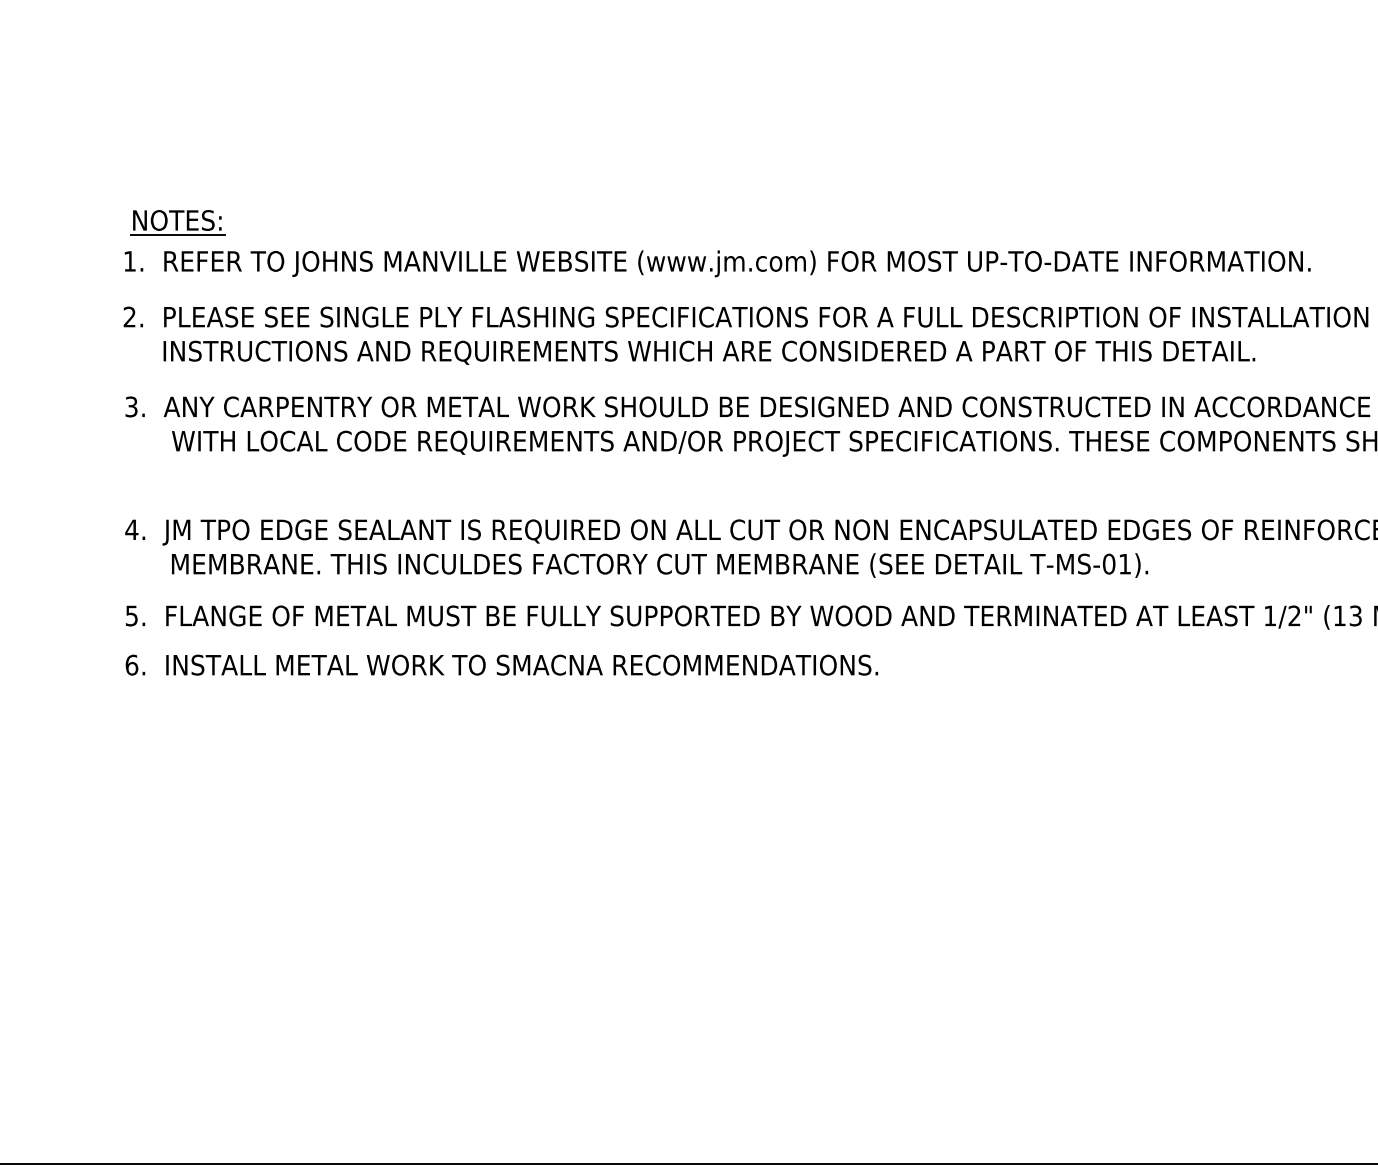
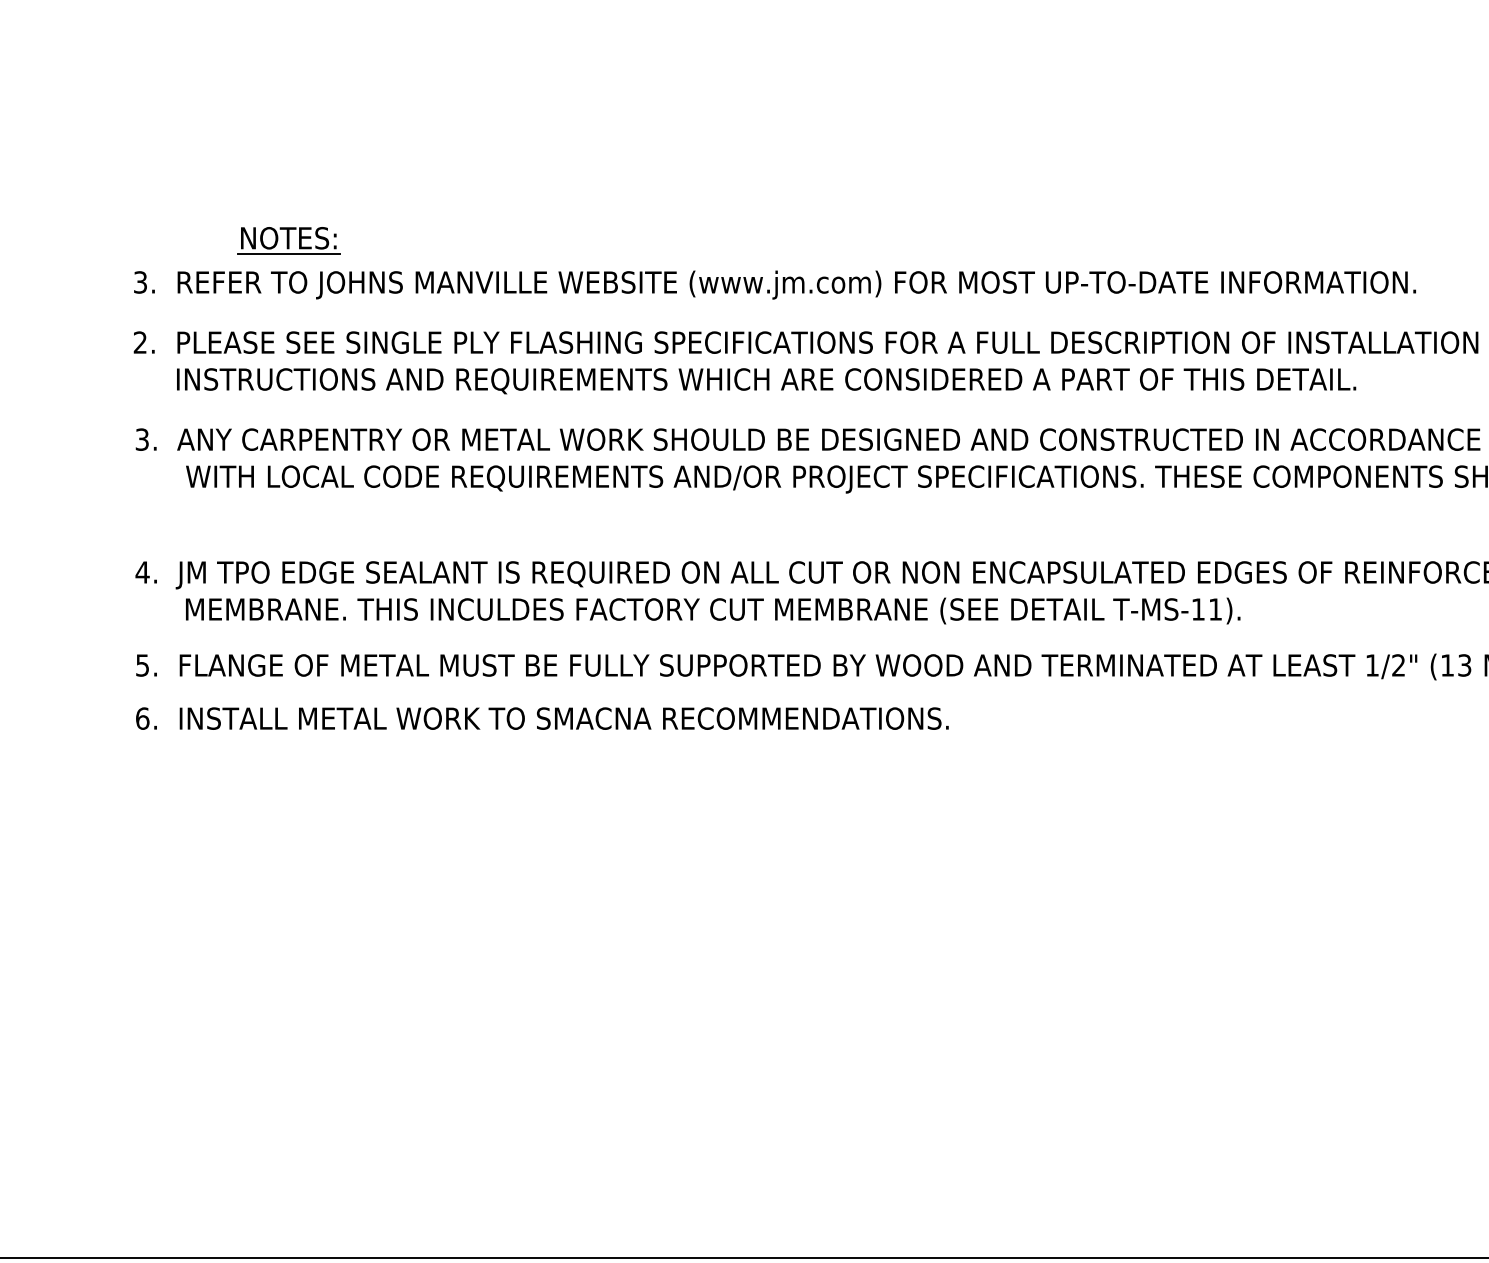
part: (177, 222) -> (288, 240), moved
text: (129, 261) -> (140, 282), 1. -> 3.
text: (1109, 564) -> (1198, 609), T-MS-01). -> T-MS-11).

